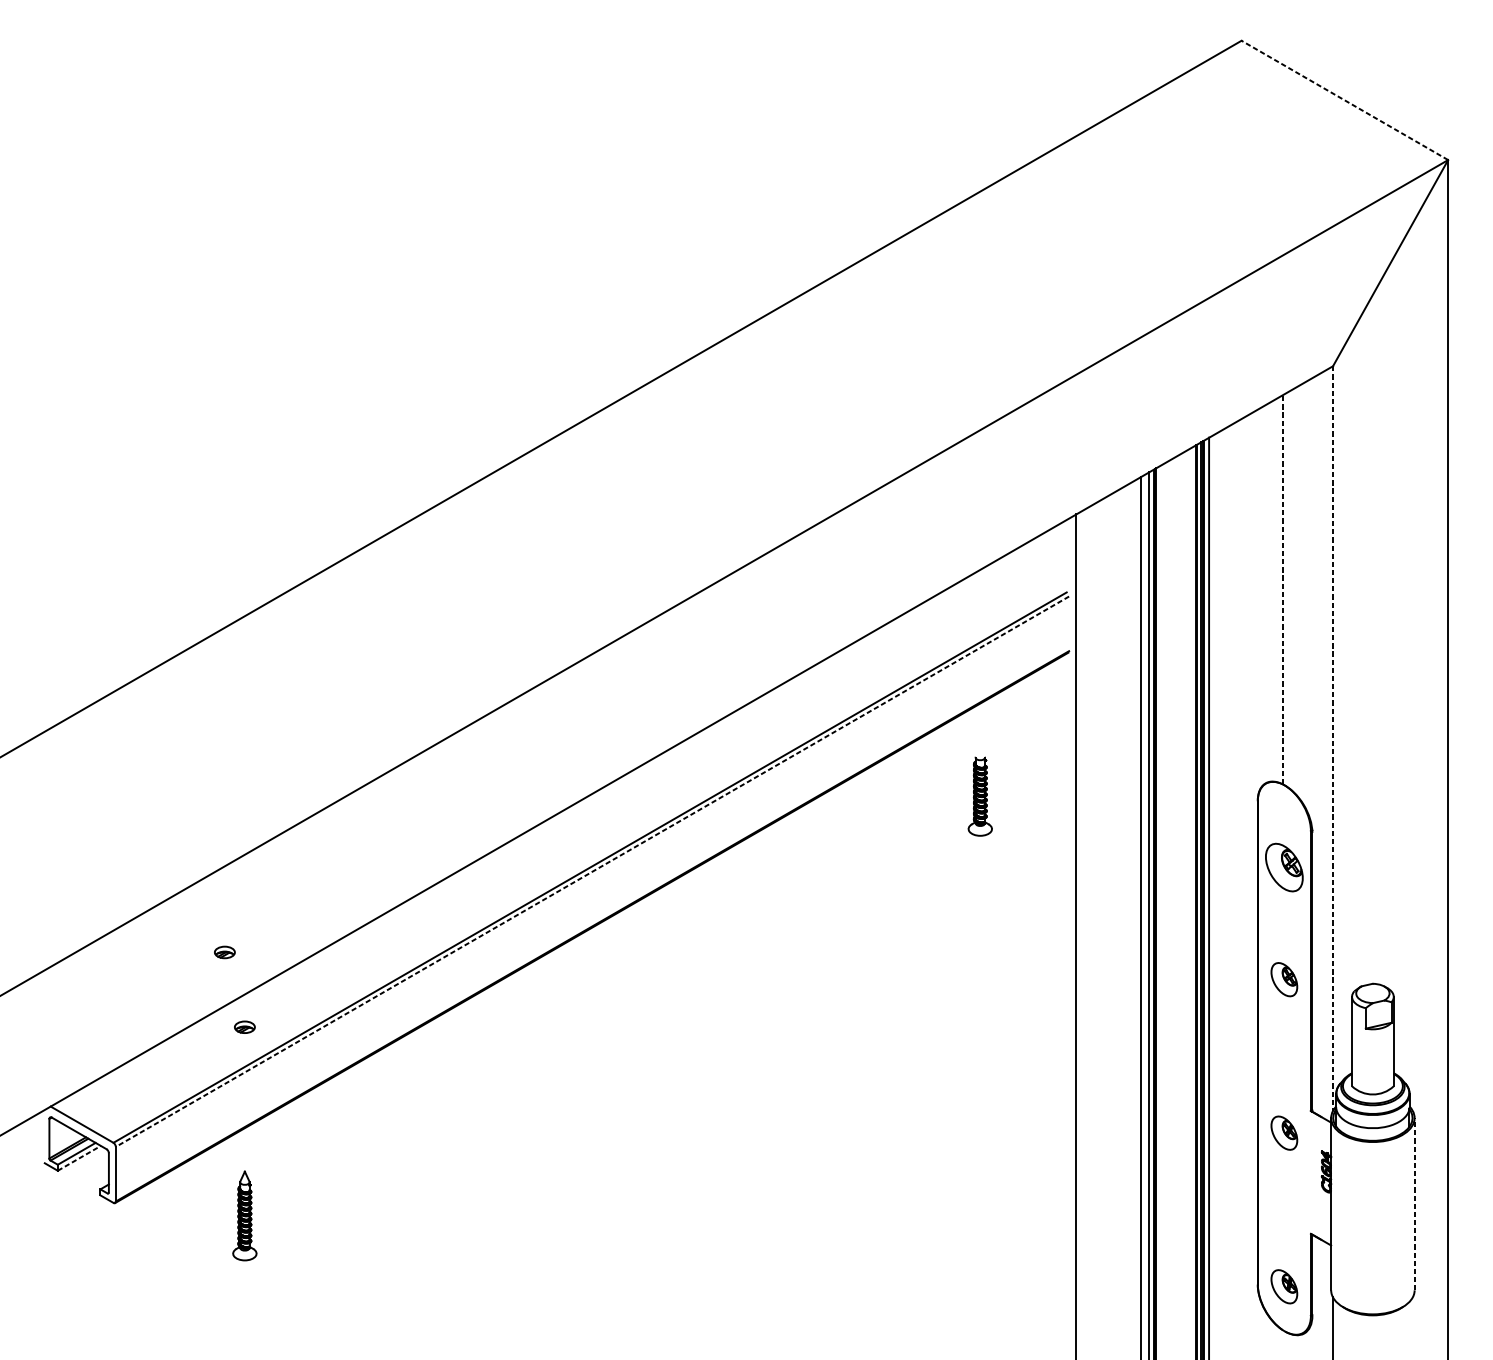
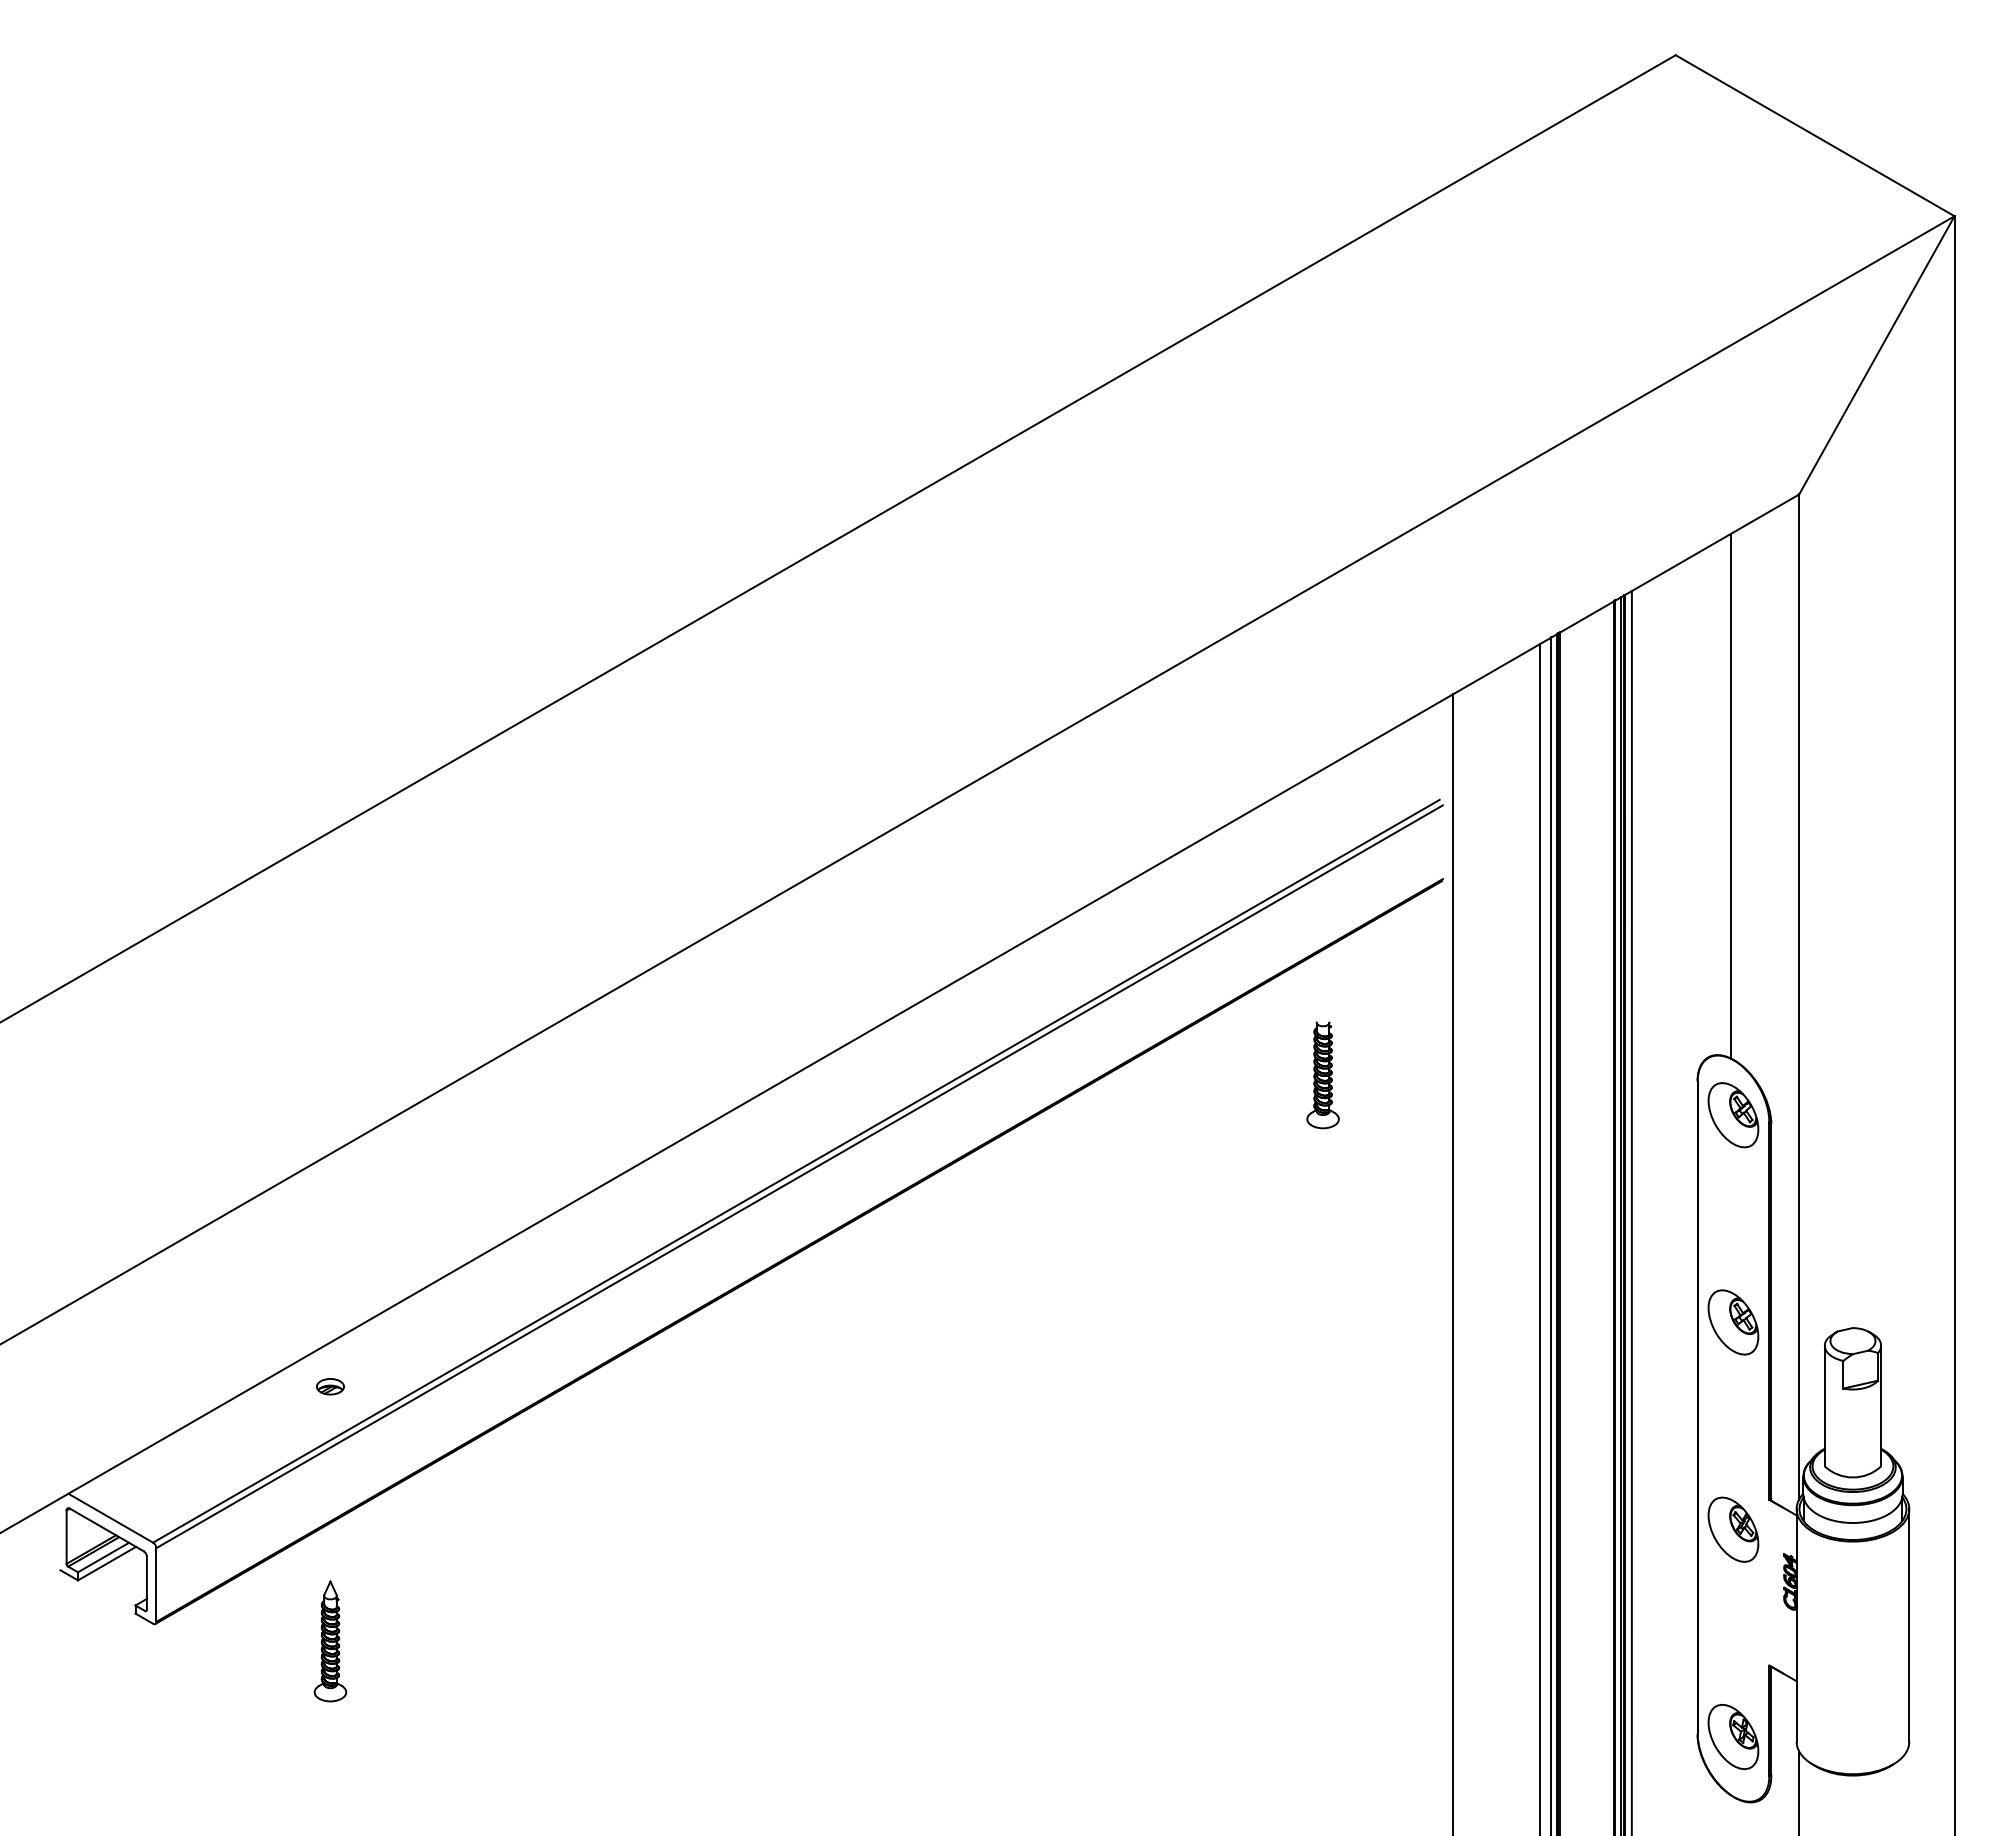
line: (1345, 100) -> (1815, 135), dashed -> solid
line: (1282, 589) -> (1731, 796), dashed -> solid
line: (1333, 738) -> (1799, 997), dashed -> solid
part: (1284, 867) -> (1733, 1115), moved
line: (592, 871) -> (799, 1176), dashed -> solid
part: (224, 952) -> (303, 1285), removed
part: (1284, 979) -> (1733, 1322), size x1.43
part: (1284, 1133) -> (1733, 1529), size x1.43
line: (79, 1158) -> (107, 1563), dashed -> solid
line: (1414, 1203) -> (1909, 1624), dashed -> solid
part: (1284, 1286) -> (1733, 1736), size x1.43

